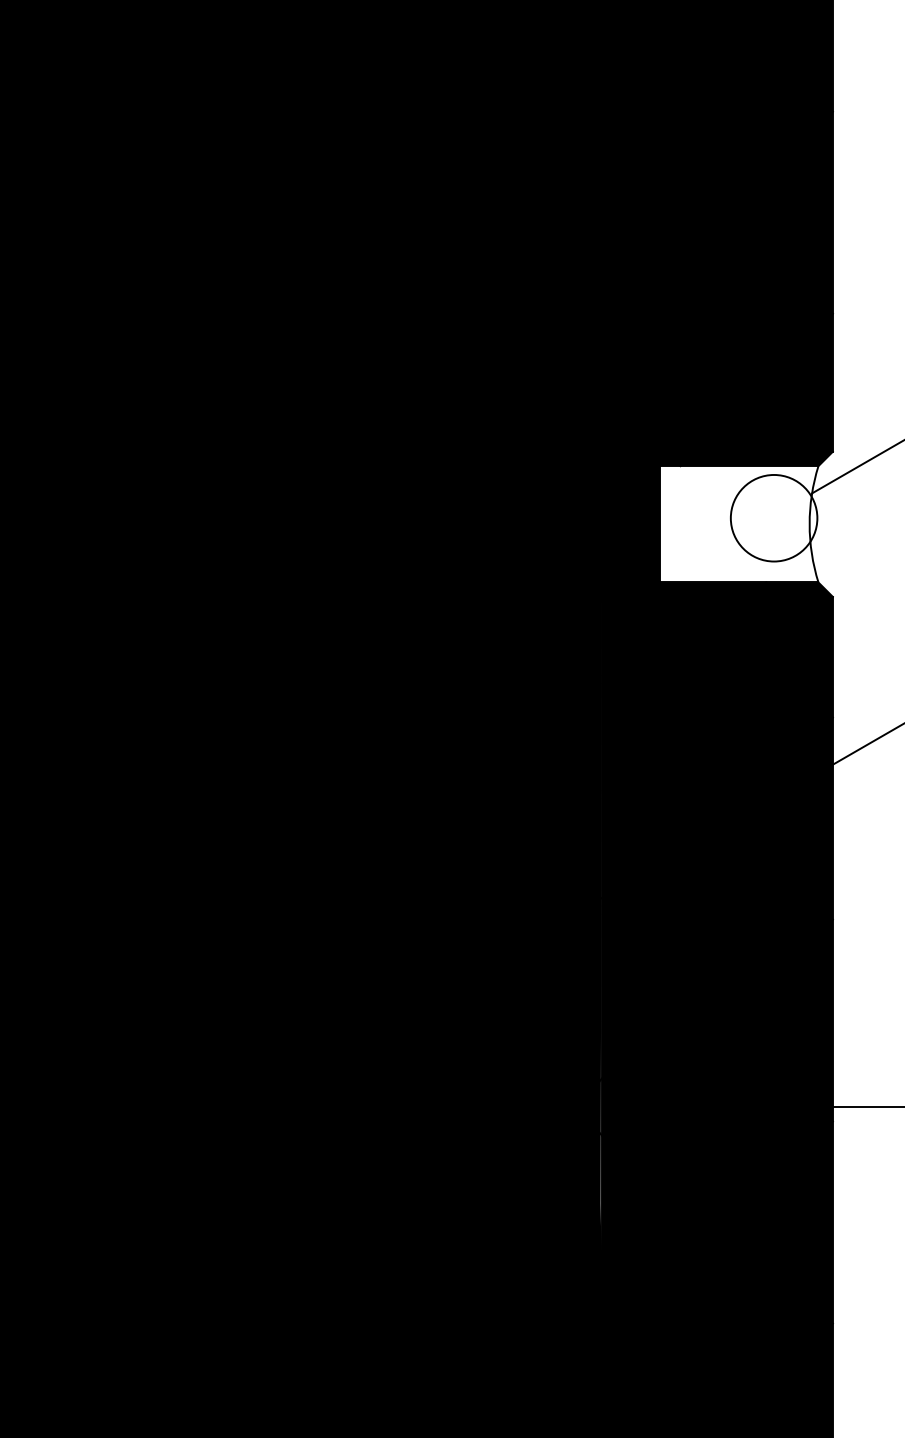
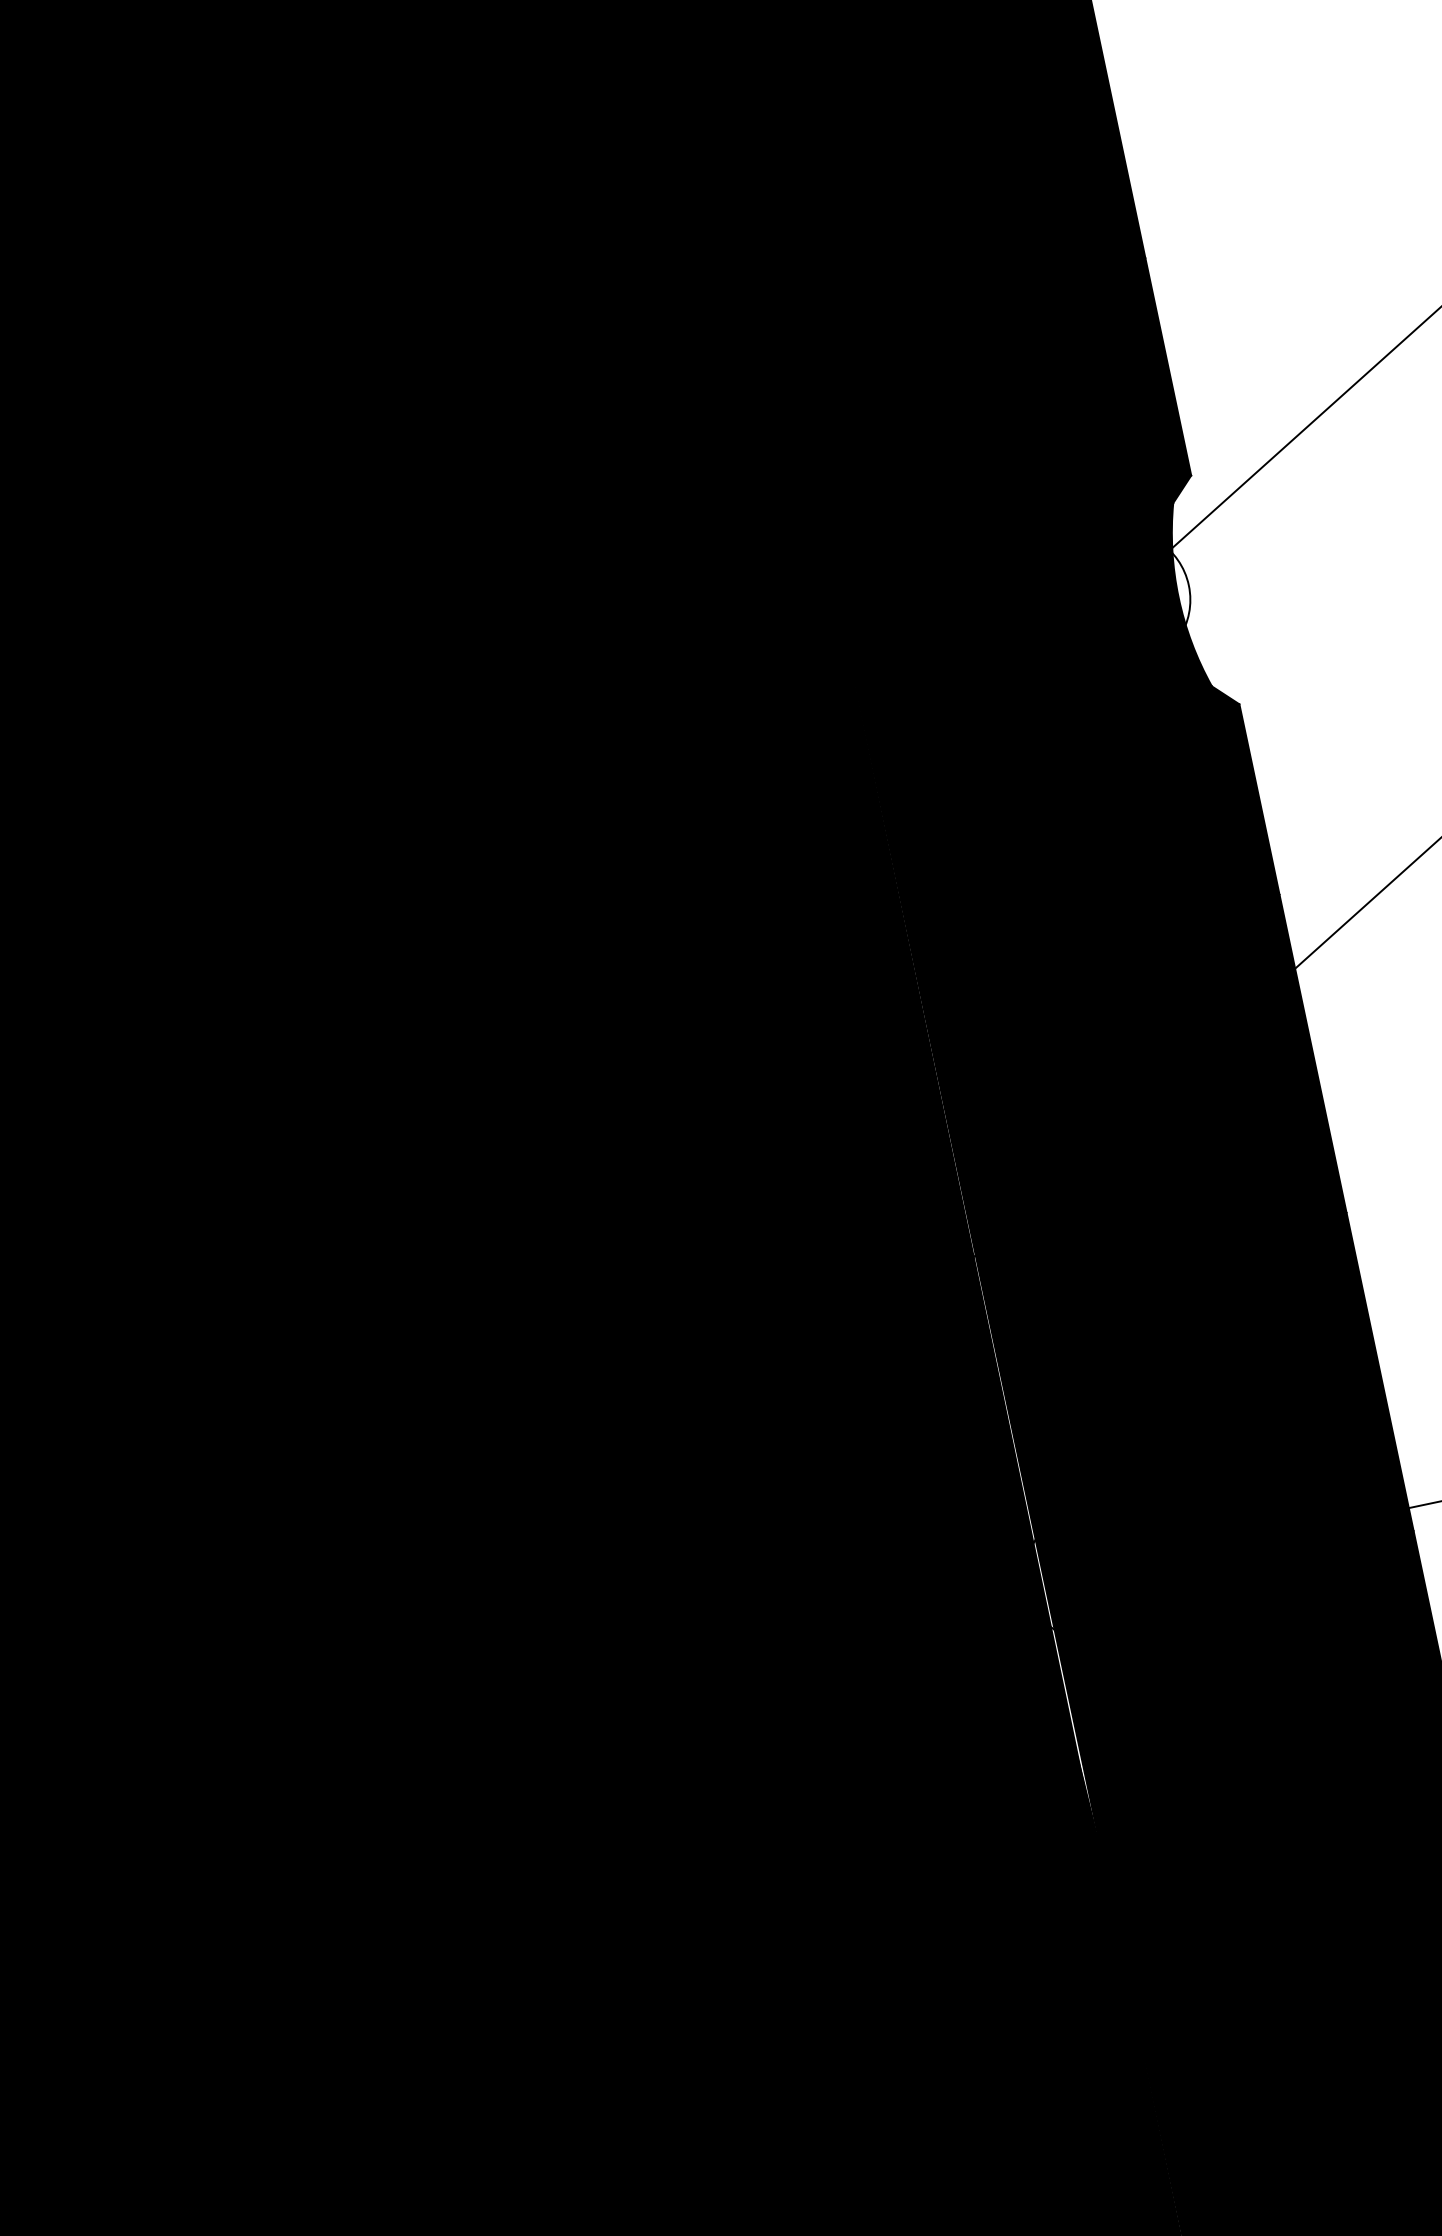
fill: (738, 524) -> (1066, 621), added

